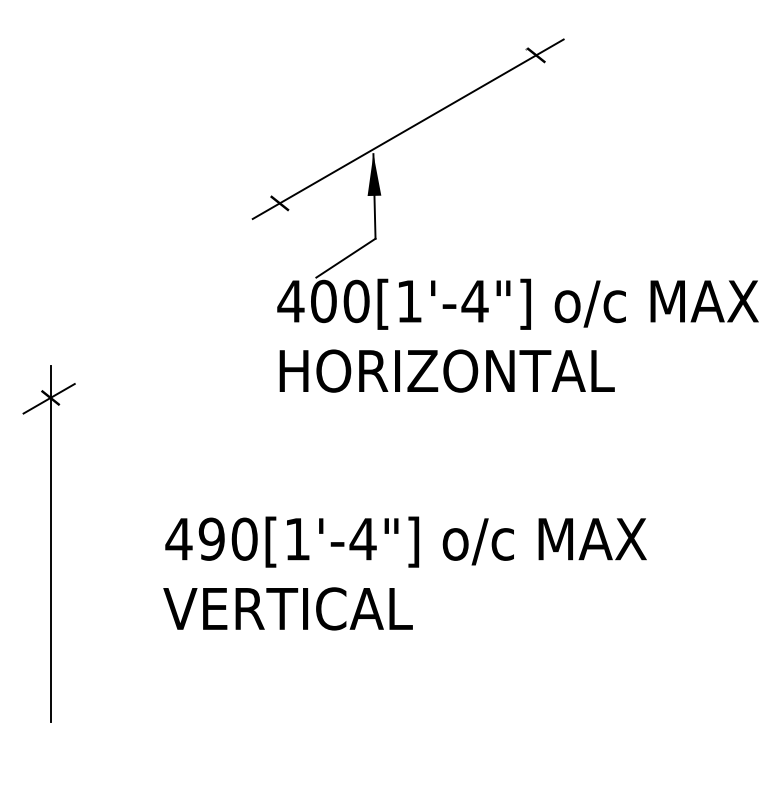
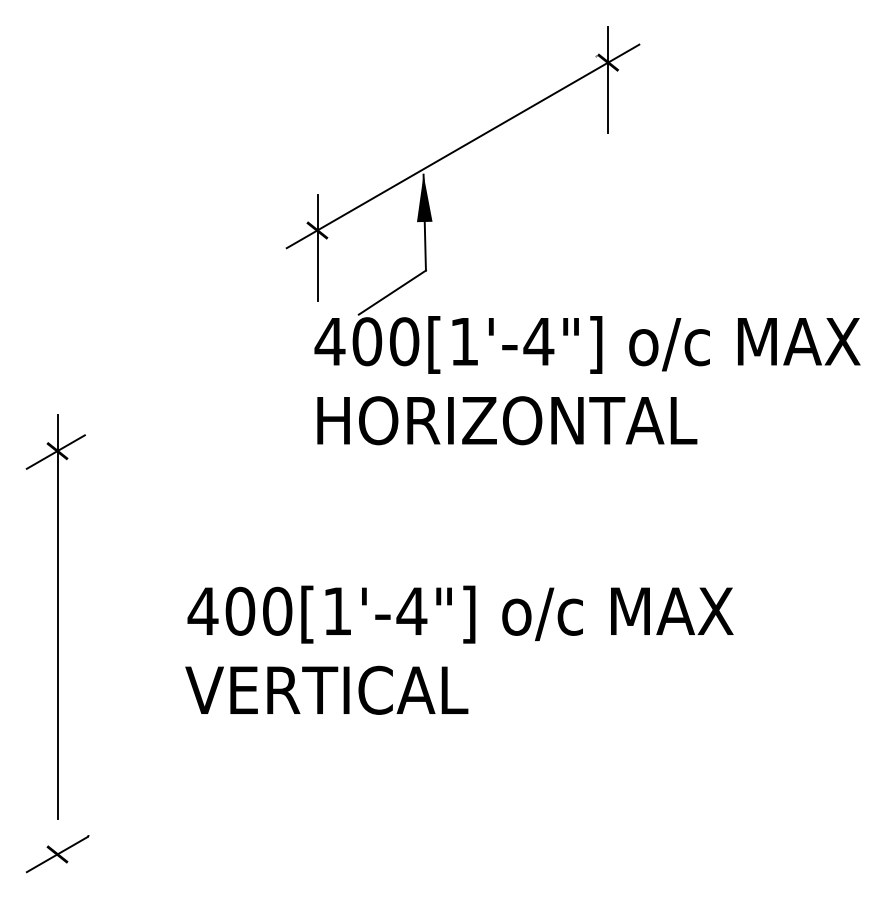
line: (536, 70) -> (608, 79), added
line: (280, 218) -> (318, 247), added
text: (211, 538) -> (239, 610), 490[1'-4"] -> 400[1'-4"]
part: (50, 753) -> (57, 854), added

